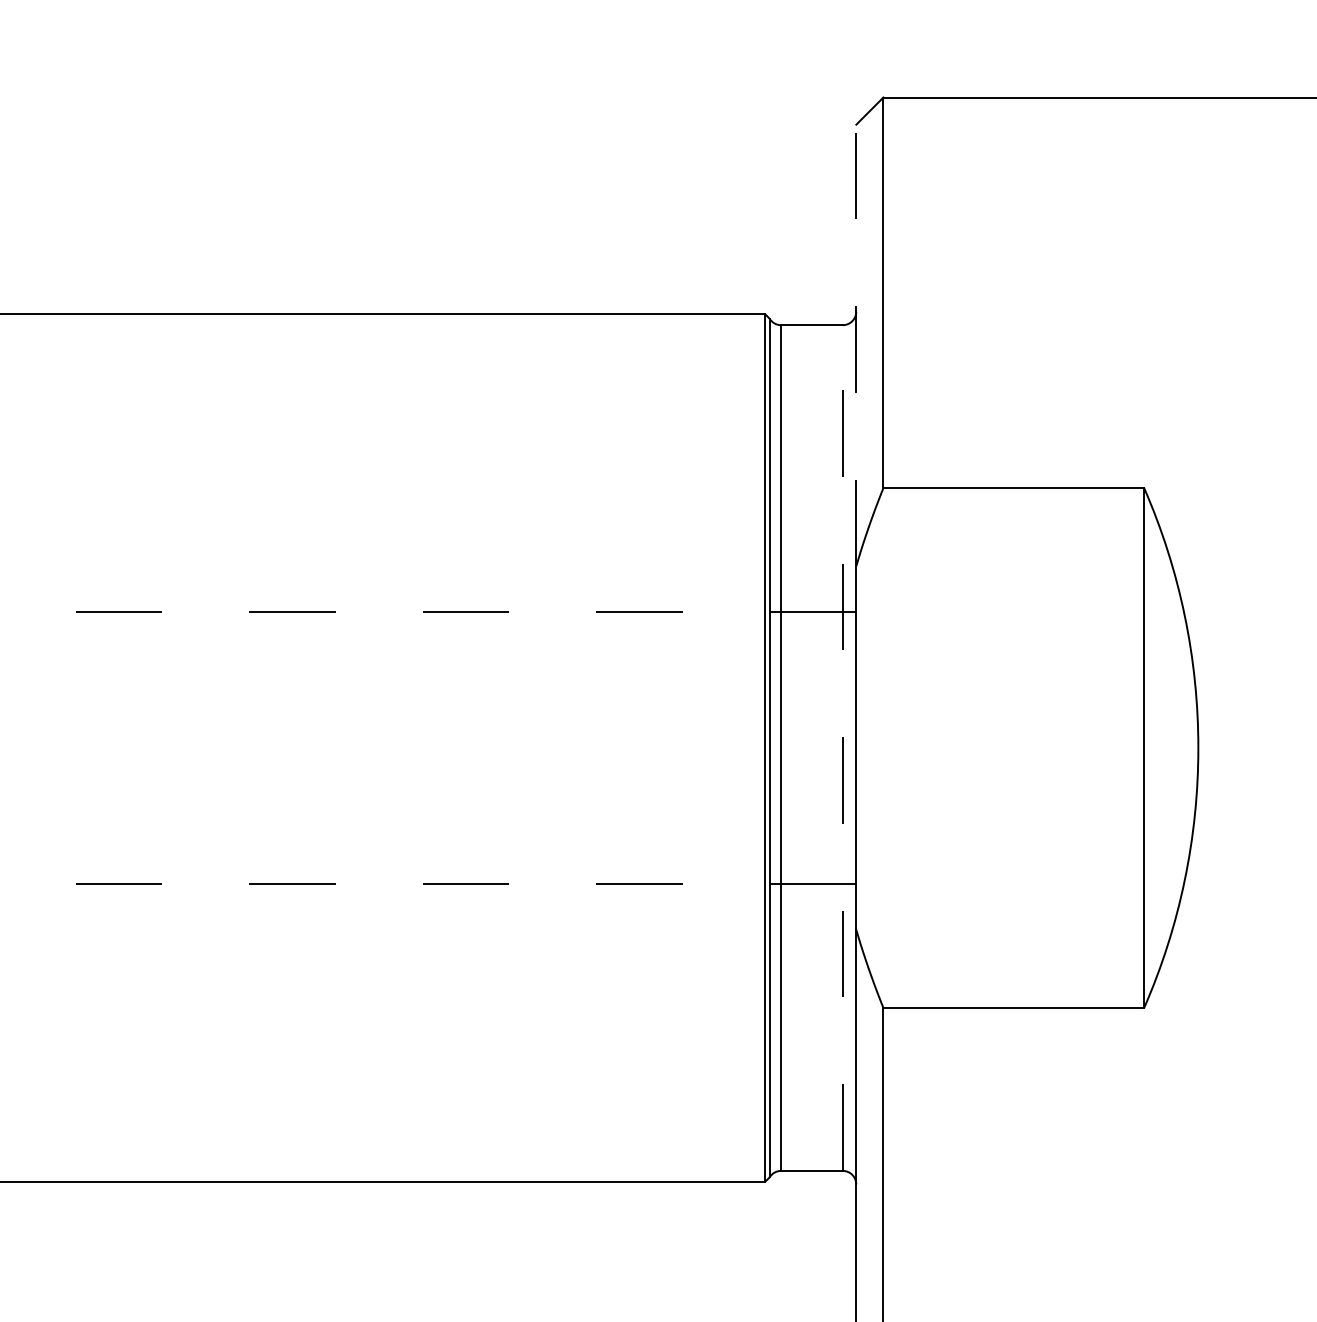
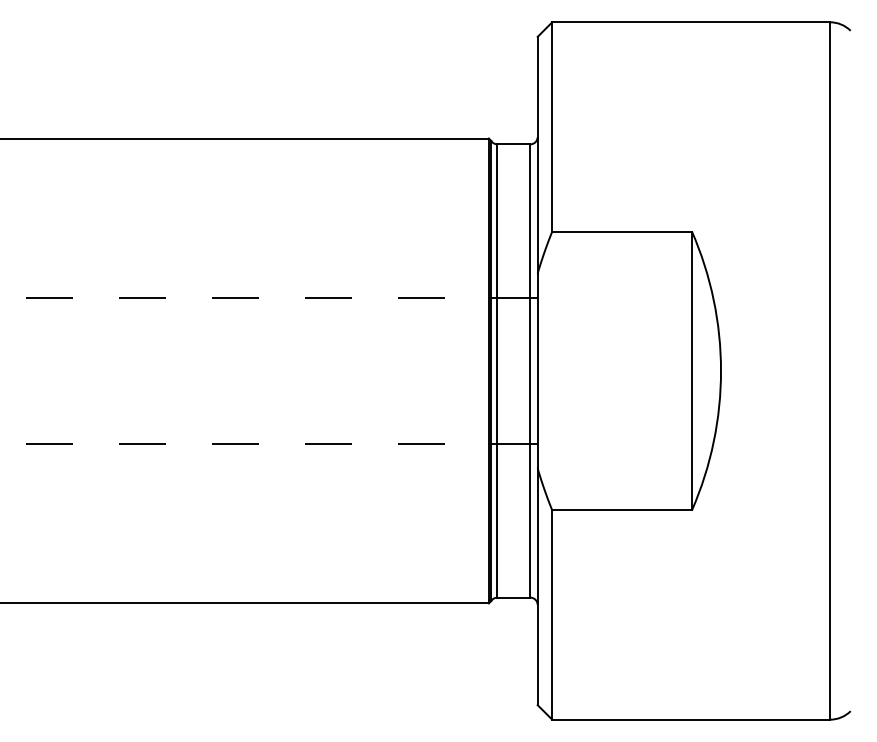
line: (855, 344) -> (537, 154), dashed -> solid
line: (842, 747) -> (530, 370), dashed -> solid

